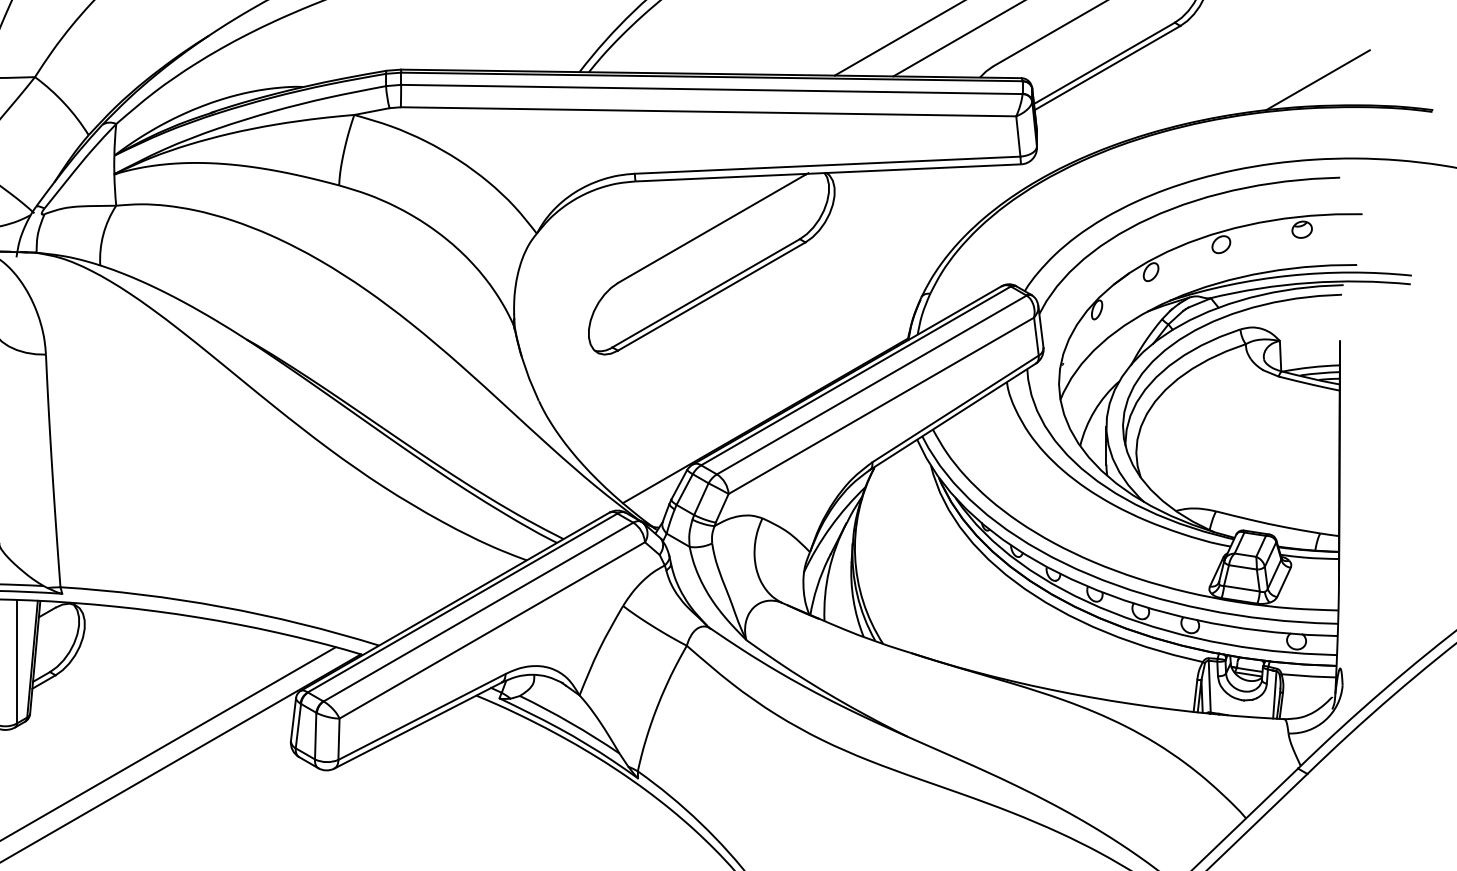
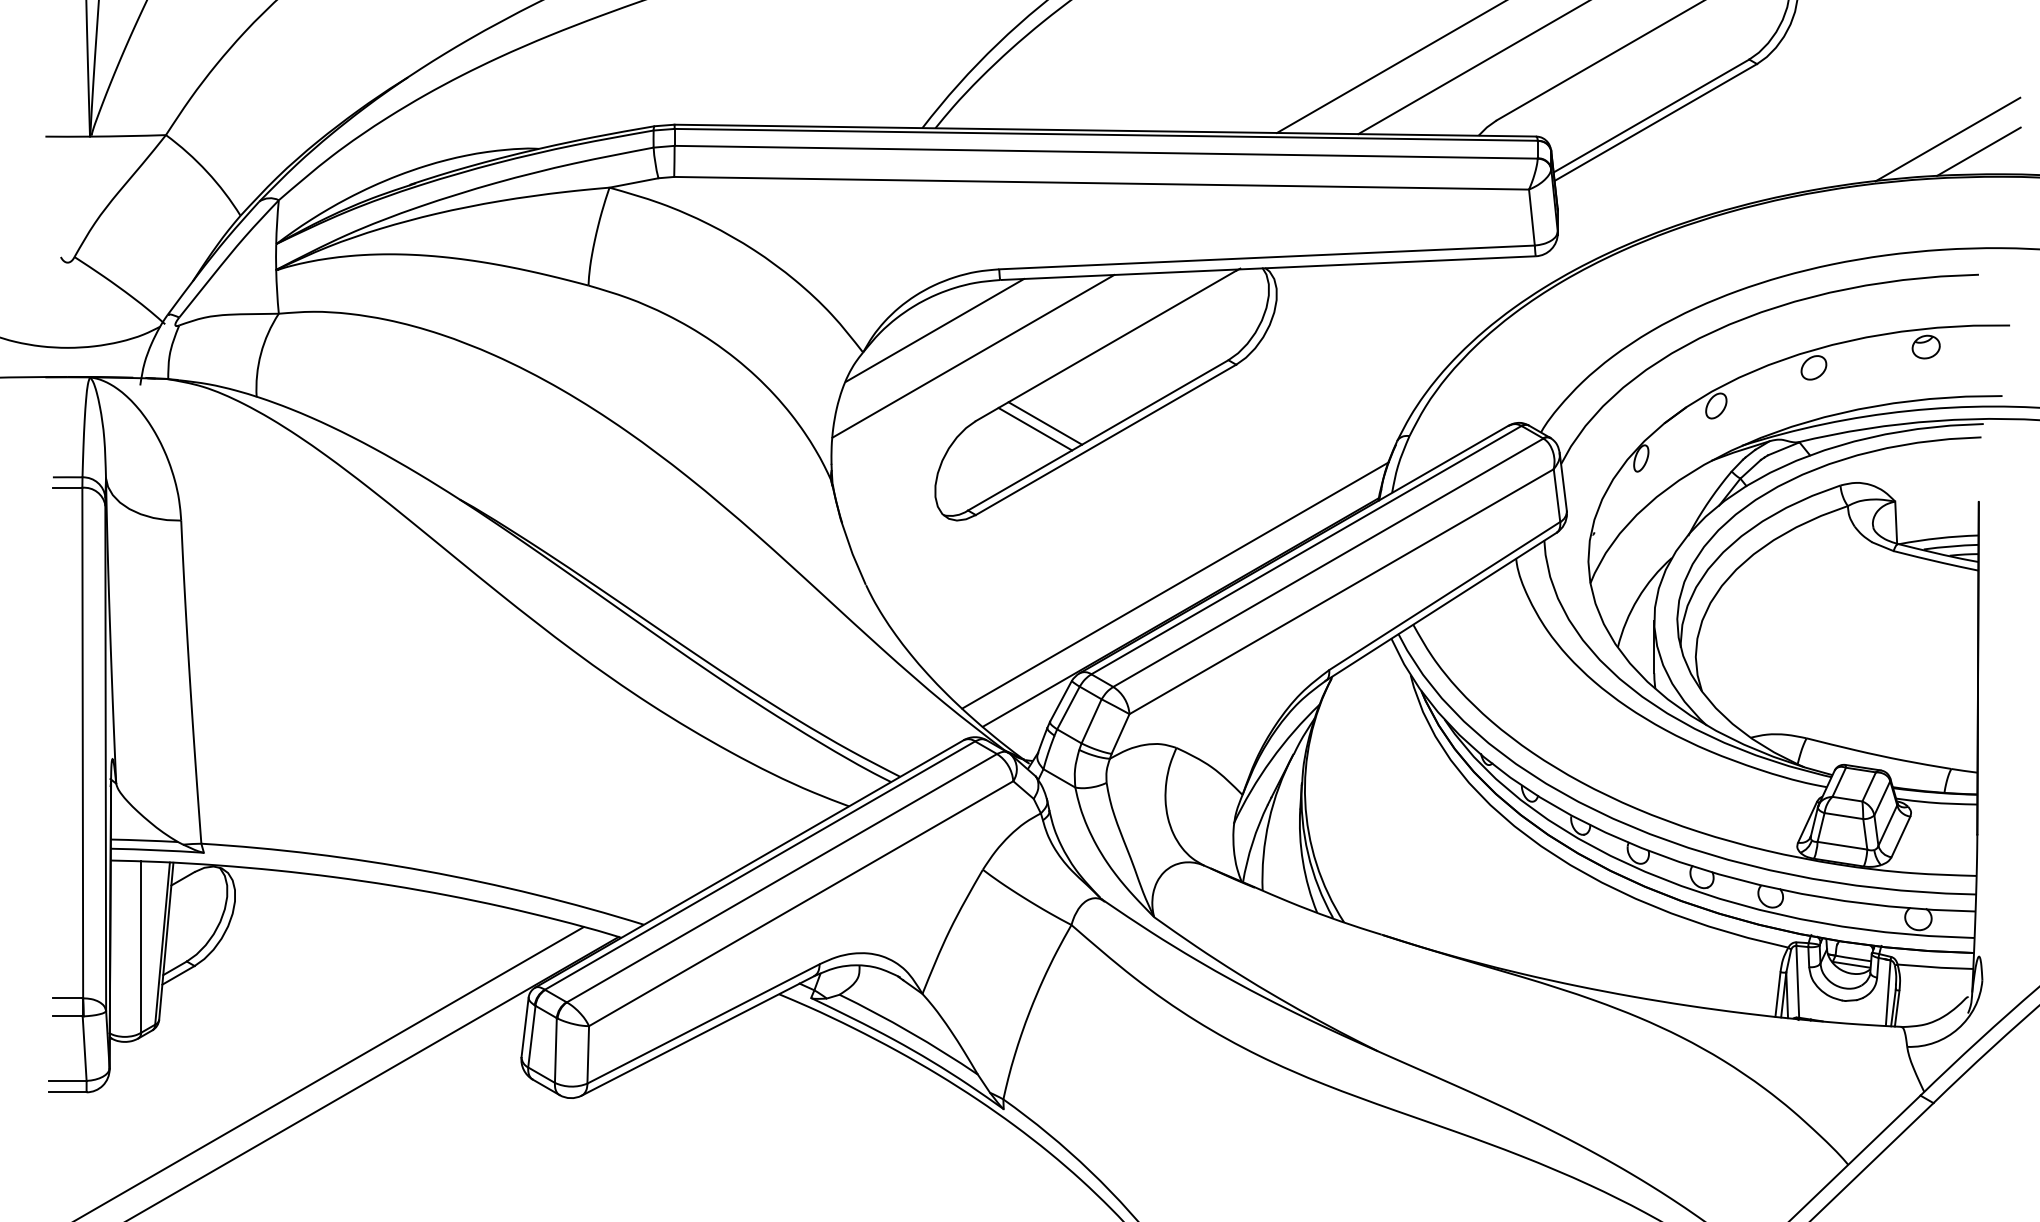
line: (1339, 88) -> (1978, 151), added
line: (588, 217) -> (935, 329), added
line: (616, 235) -> (973, 355), added
line: (668, 284) -> (1045, 423), added
line: (660, 288) -> (1035, 428), added
line: (761, 401) -> (1175, 585), added

